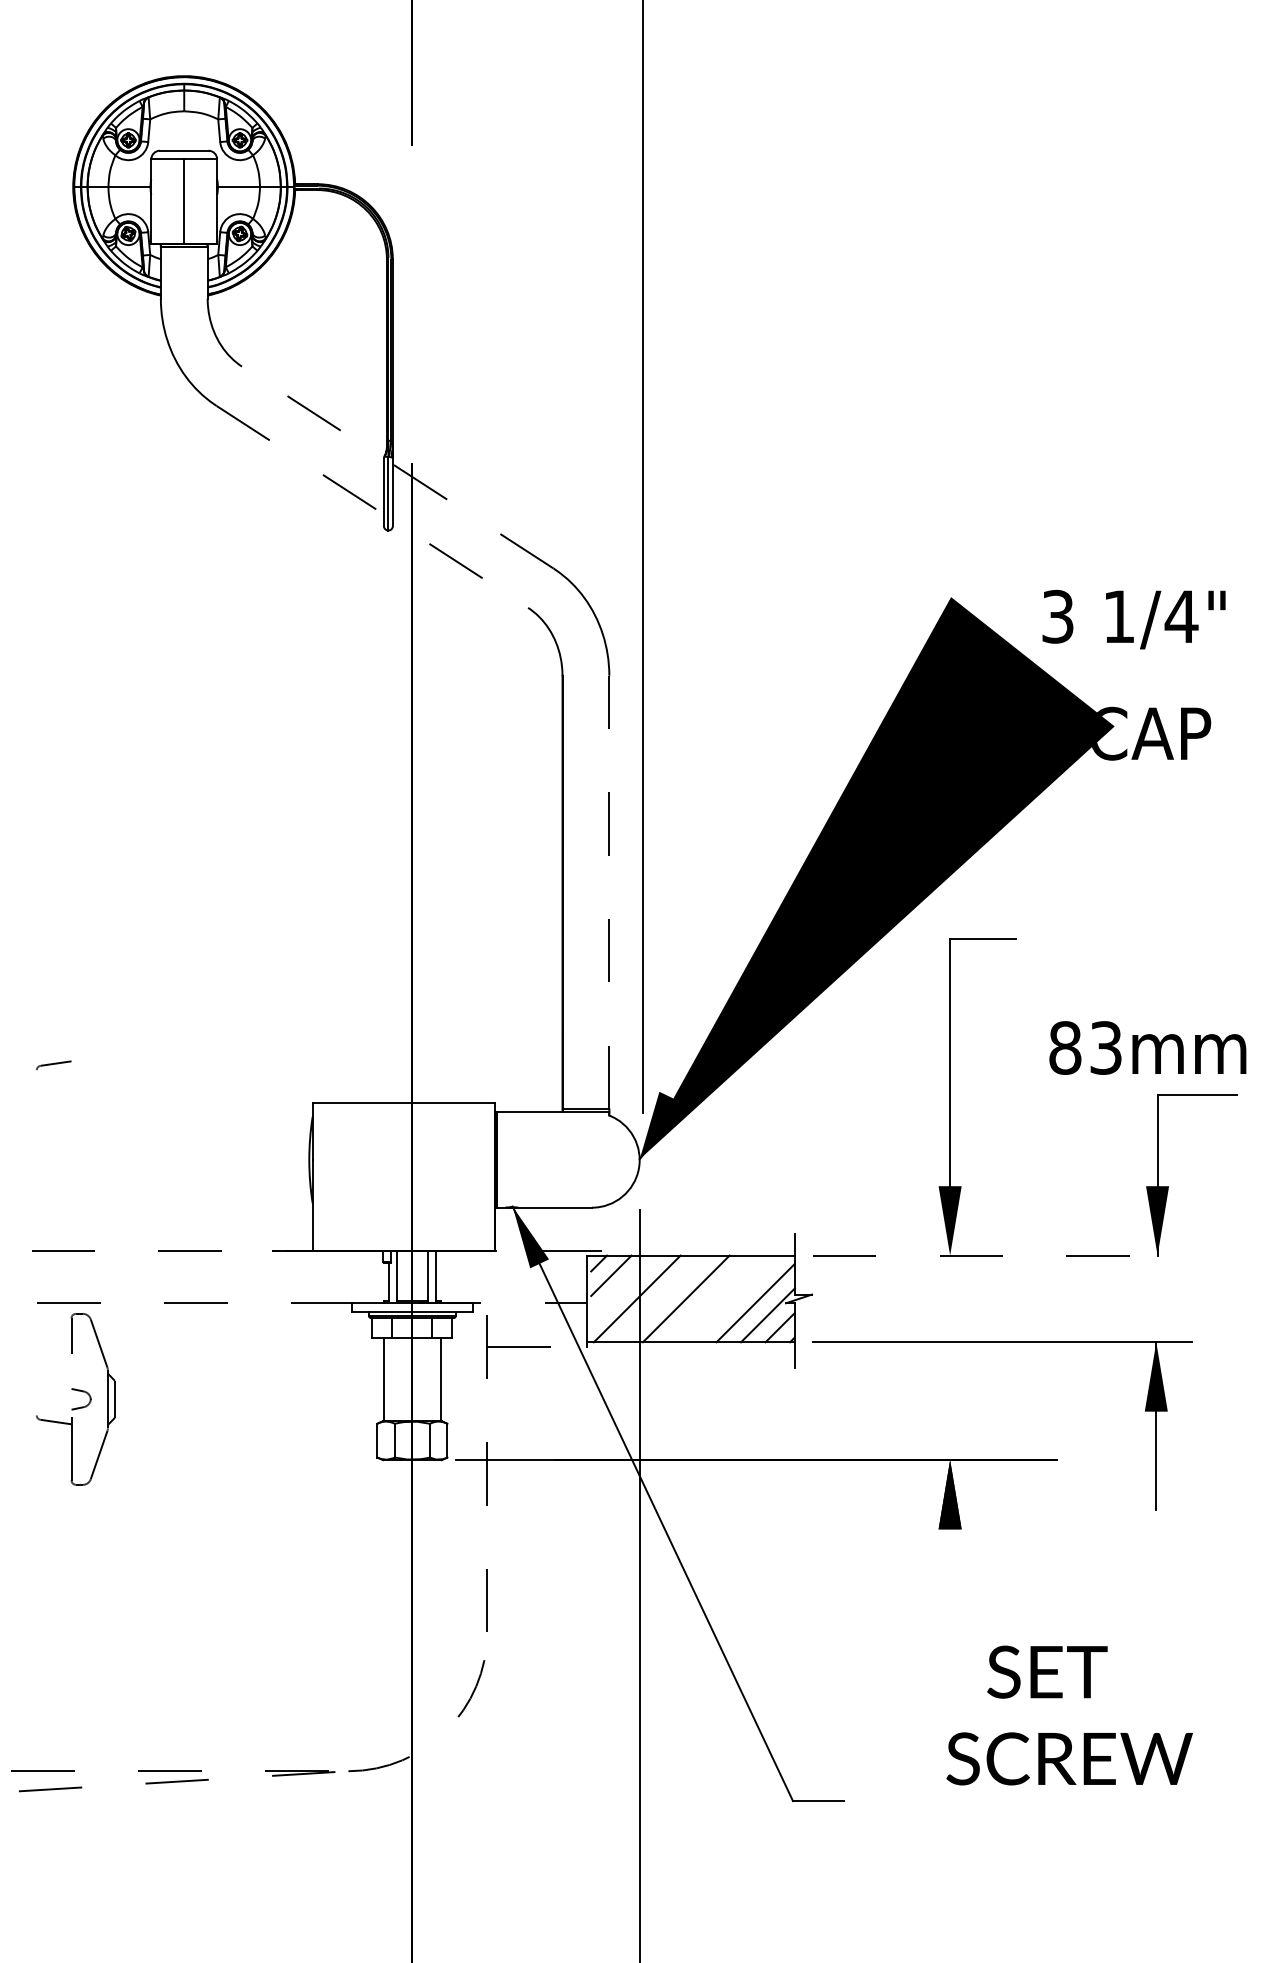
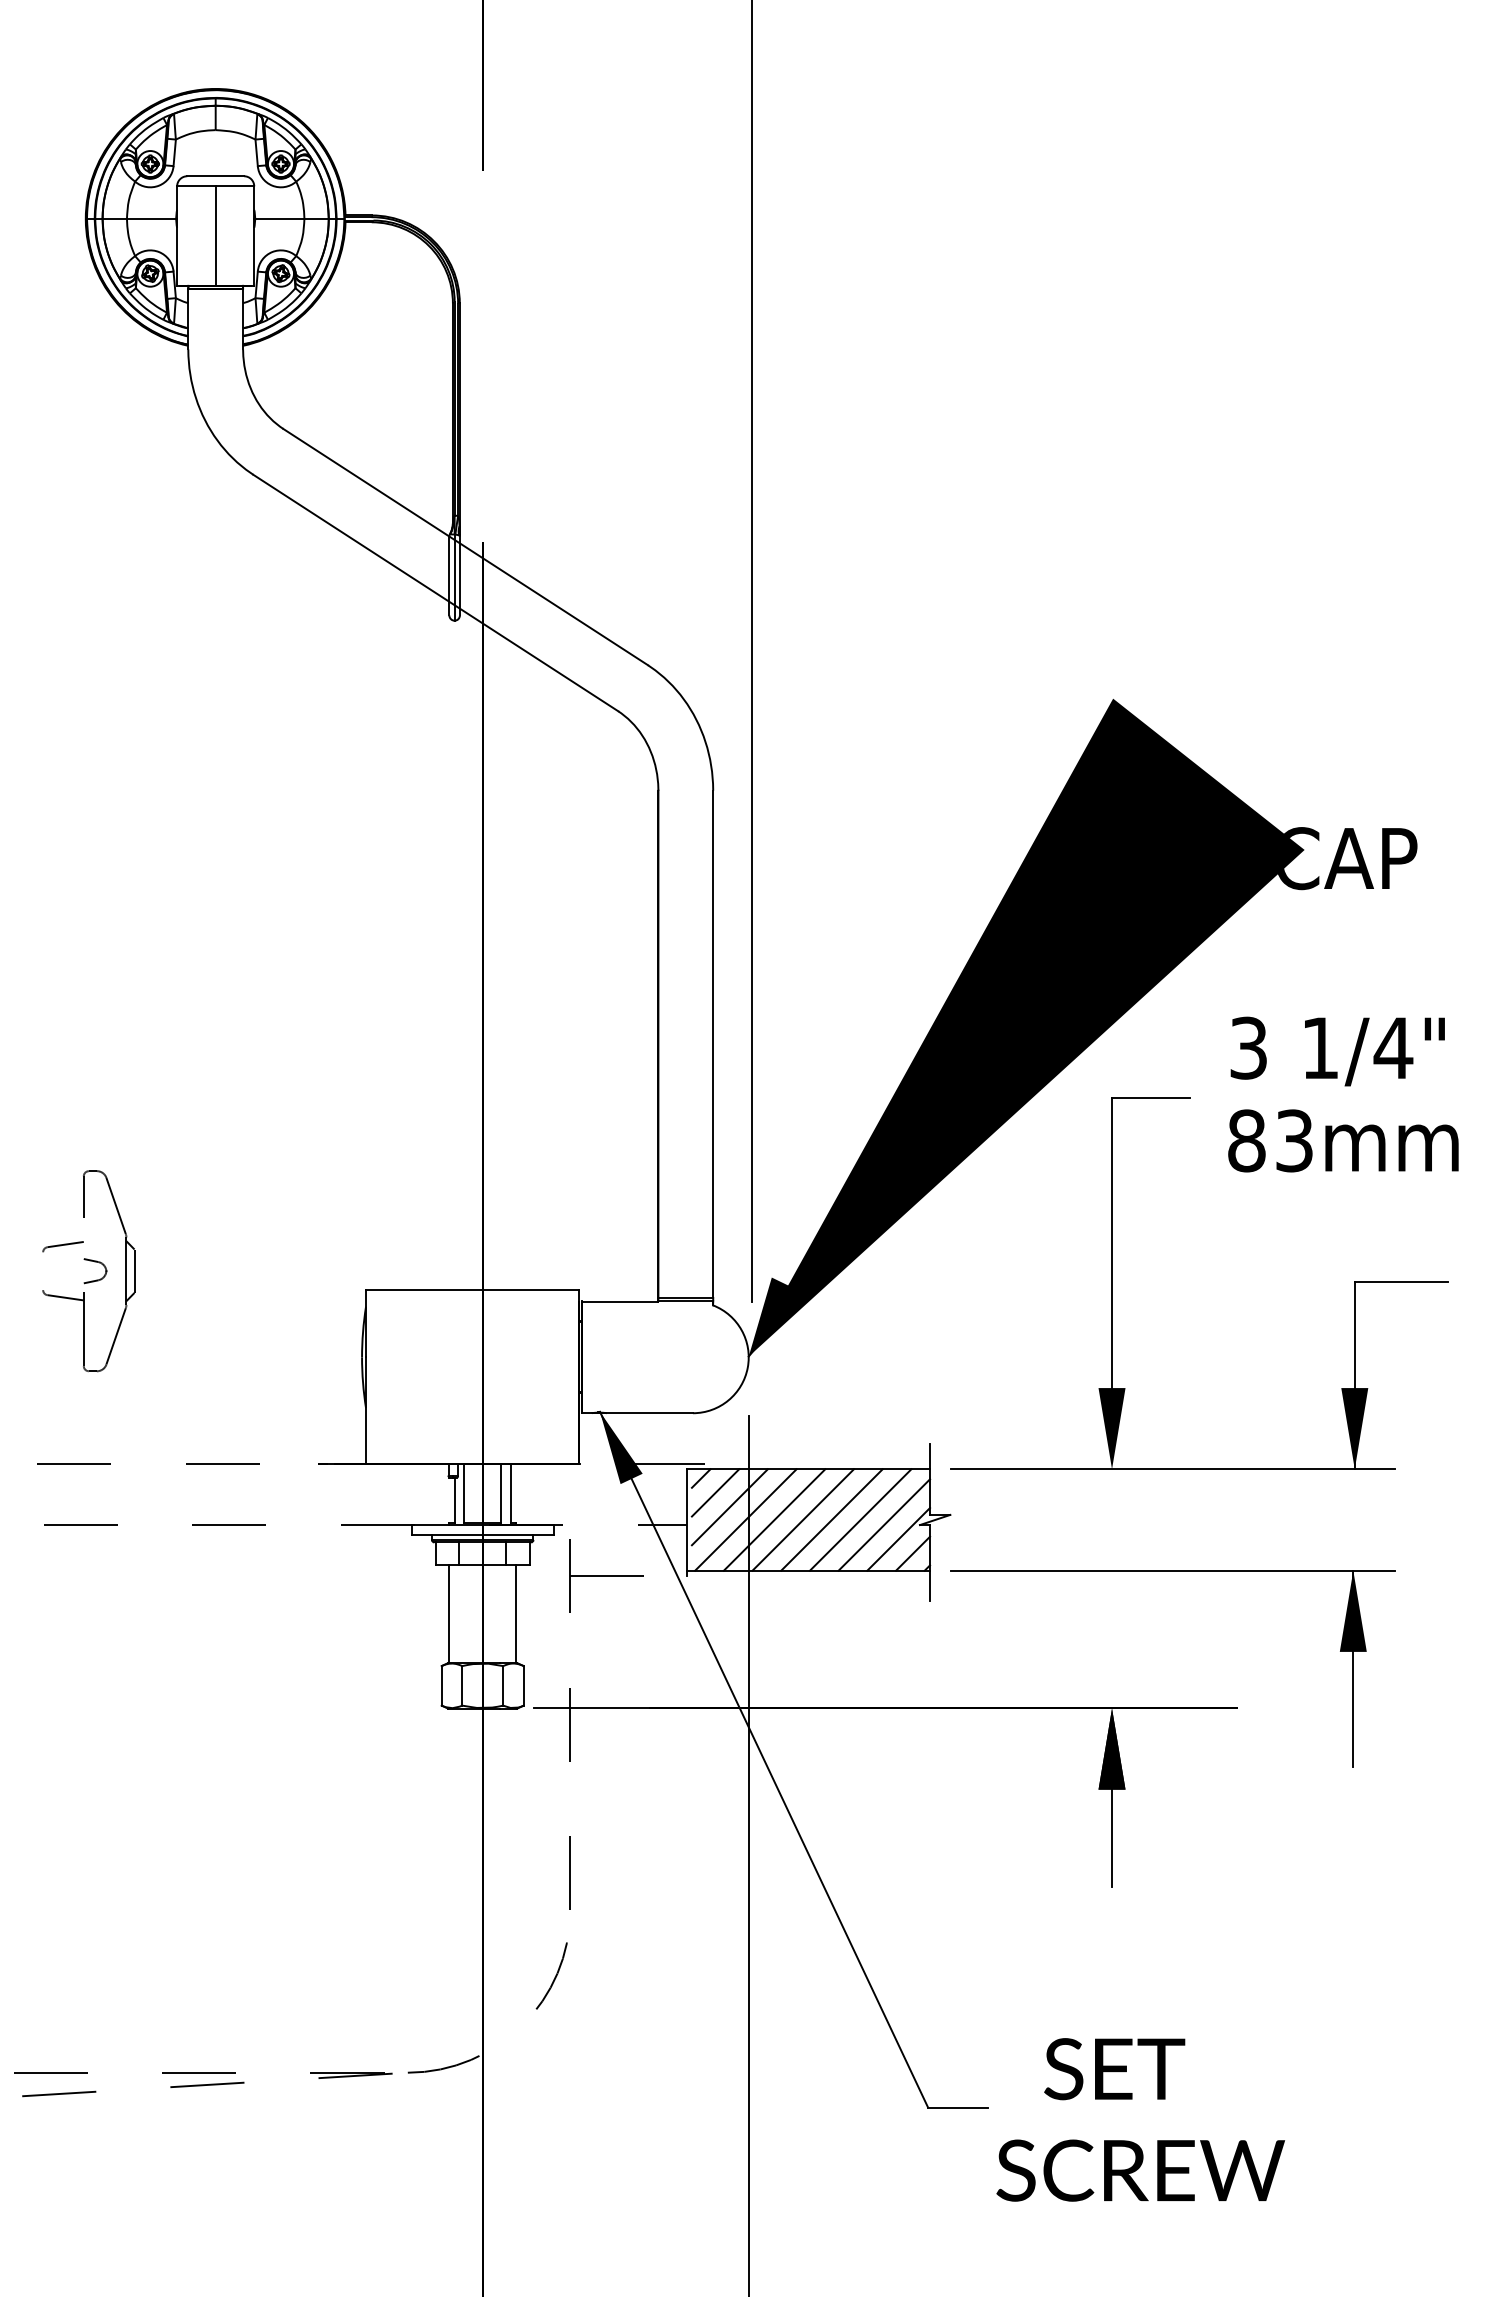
line: (397, 467) -> (465, 546), dashed -> solid
line: (372, 506) -> (436, 592), dashed -> solid
text: (1133, 619) -> (1337, 1051), moved
line: (609, 892) -> (713, 1044), dashed -> solid
text: (1147, 1047) -> (1343, 1140), moved
line: (1002, 1255) -> (1173, 1469), dashed -> solid
line: (623, 1287) -> (729, 1506), added
line: (661, 1298) -> (774, 1519), added
line: (710, 1298) -> (831, 1519), added
line: (735, 1298) -> (860, 1519), added
part: (76, 1407) -> (89, 1280), moved
line: (950, 1570) -> (1112, 1837), added
text: (1069, 1715) -> (1140, 2119), moved

